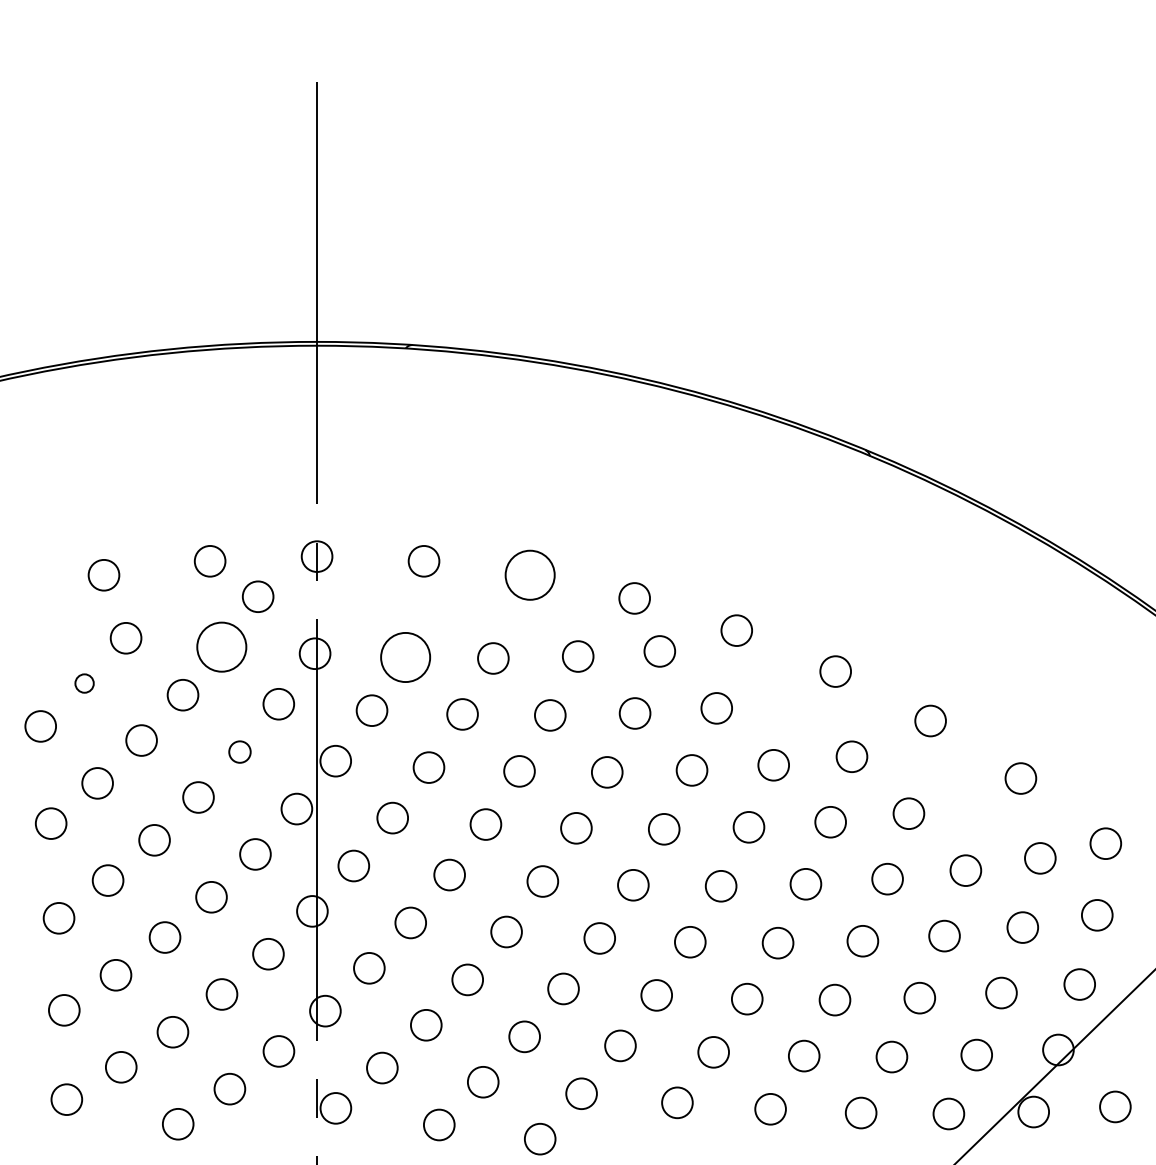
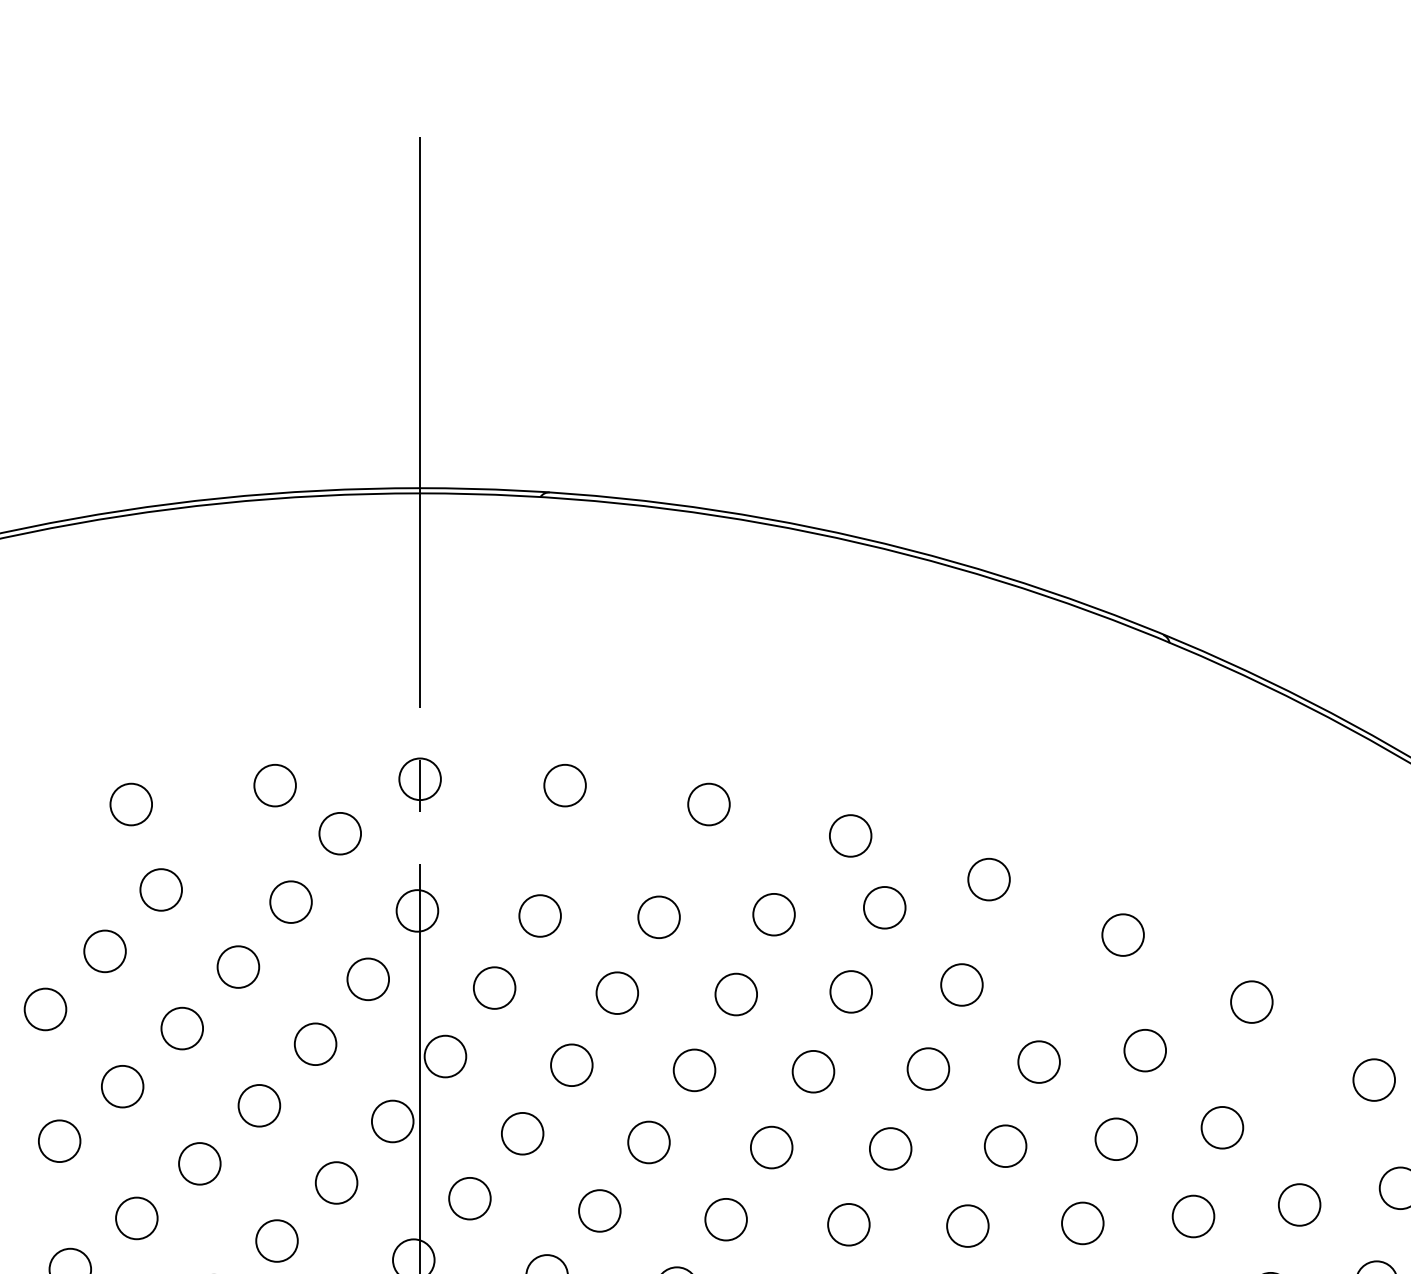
circle: (529, 574) -> (708, 803), size x0.62
circle: (221, 647) -> (290, 902), size x0.62
circle: (405, 657) -> (539, 916), size x0.62
circle: (84, 683) -> (104, 951), size x1.67
circle: (239, 751) -> (314, 1043), size x1.43

